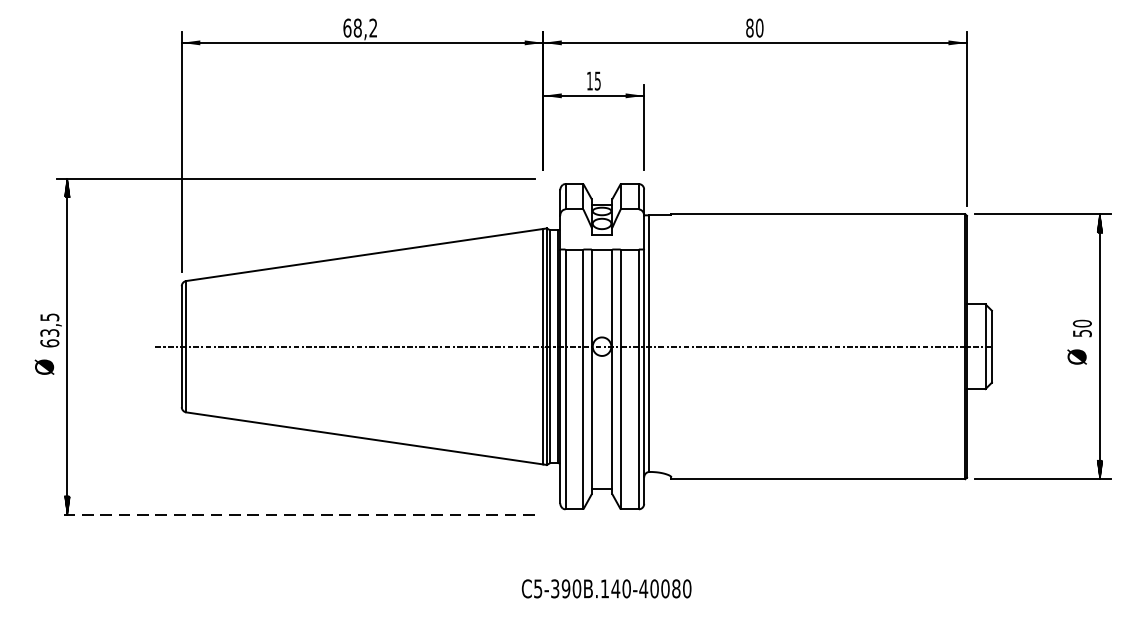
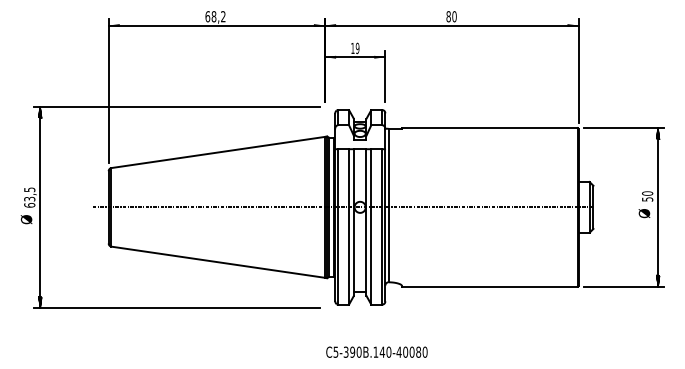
text: (597, 79) -> (357, 47), 15 -> 19
line: (295, 514) -> (176, 307), dashed -> solid
text: (605, 587) -> (376, 351), moved

